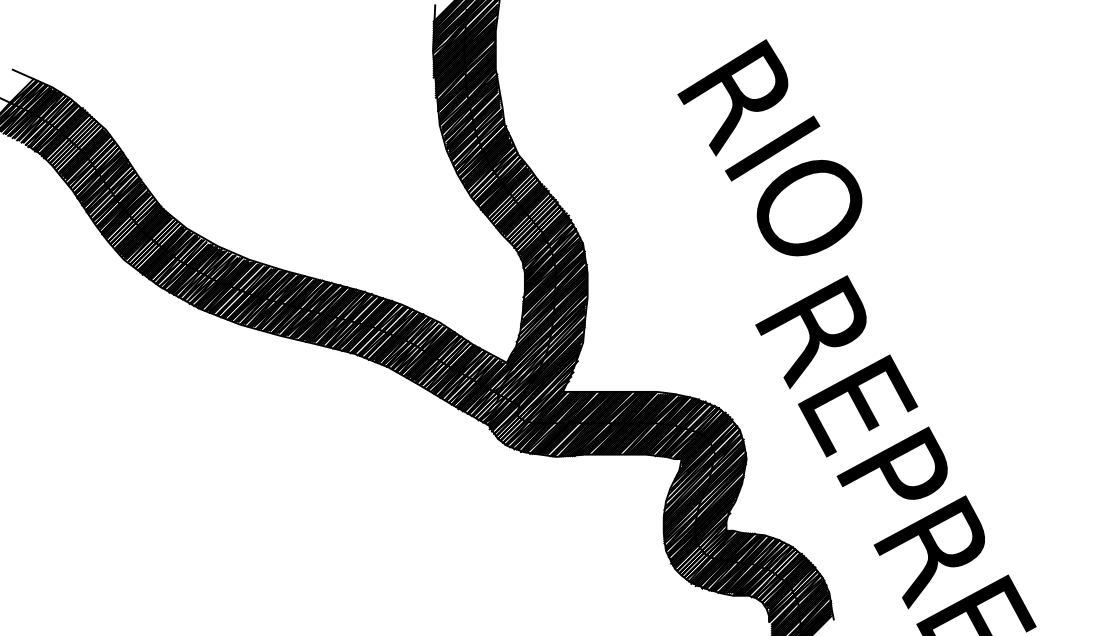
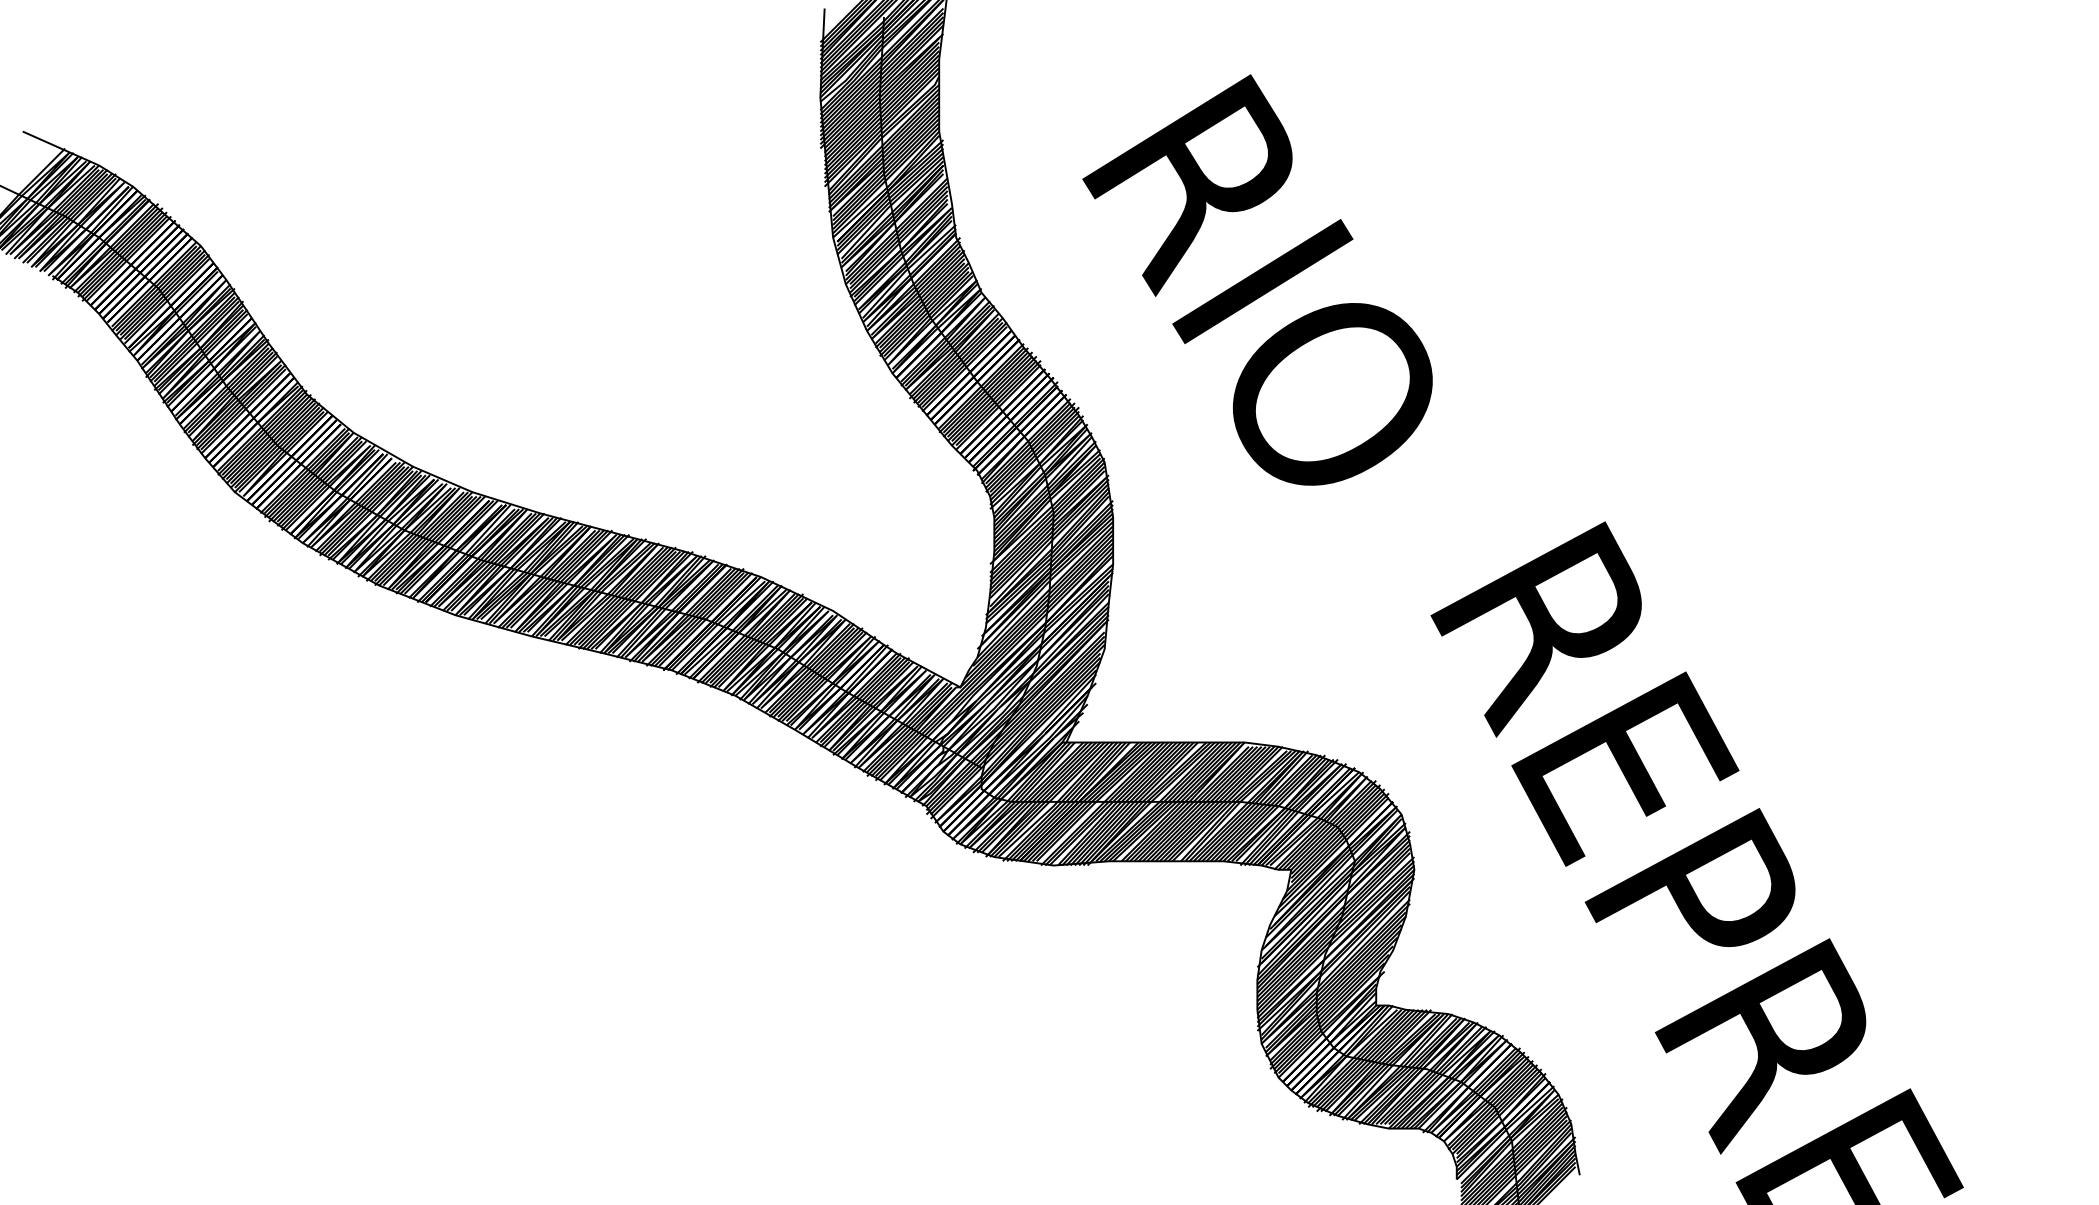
text: (769, 147) -> (1256, 279), moved

